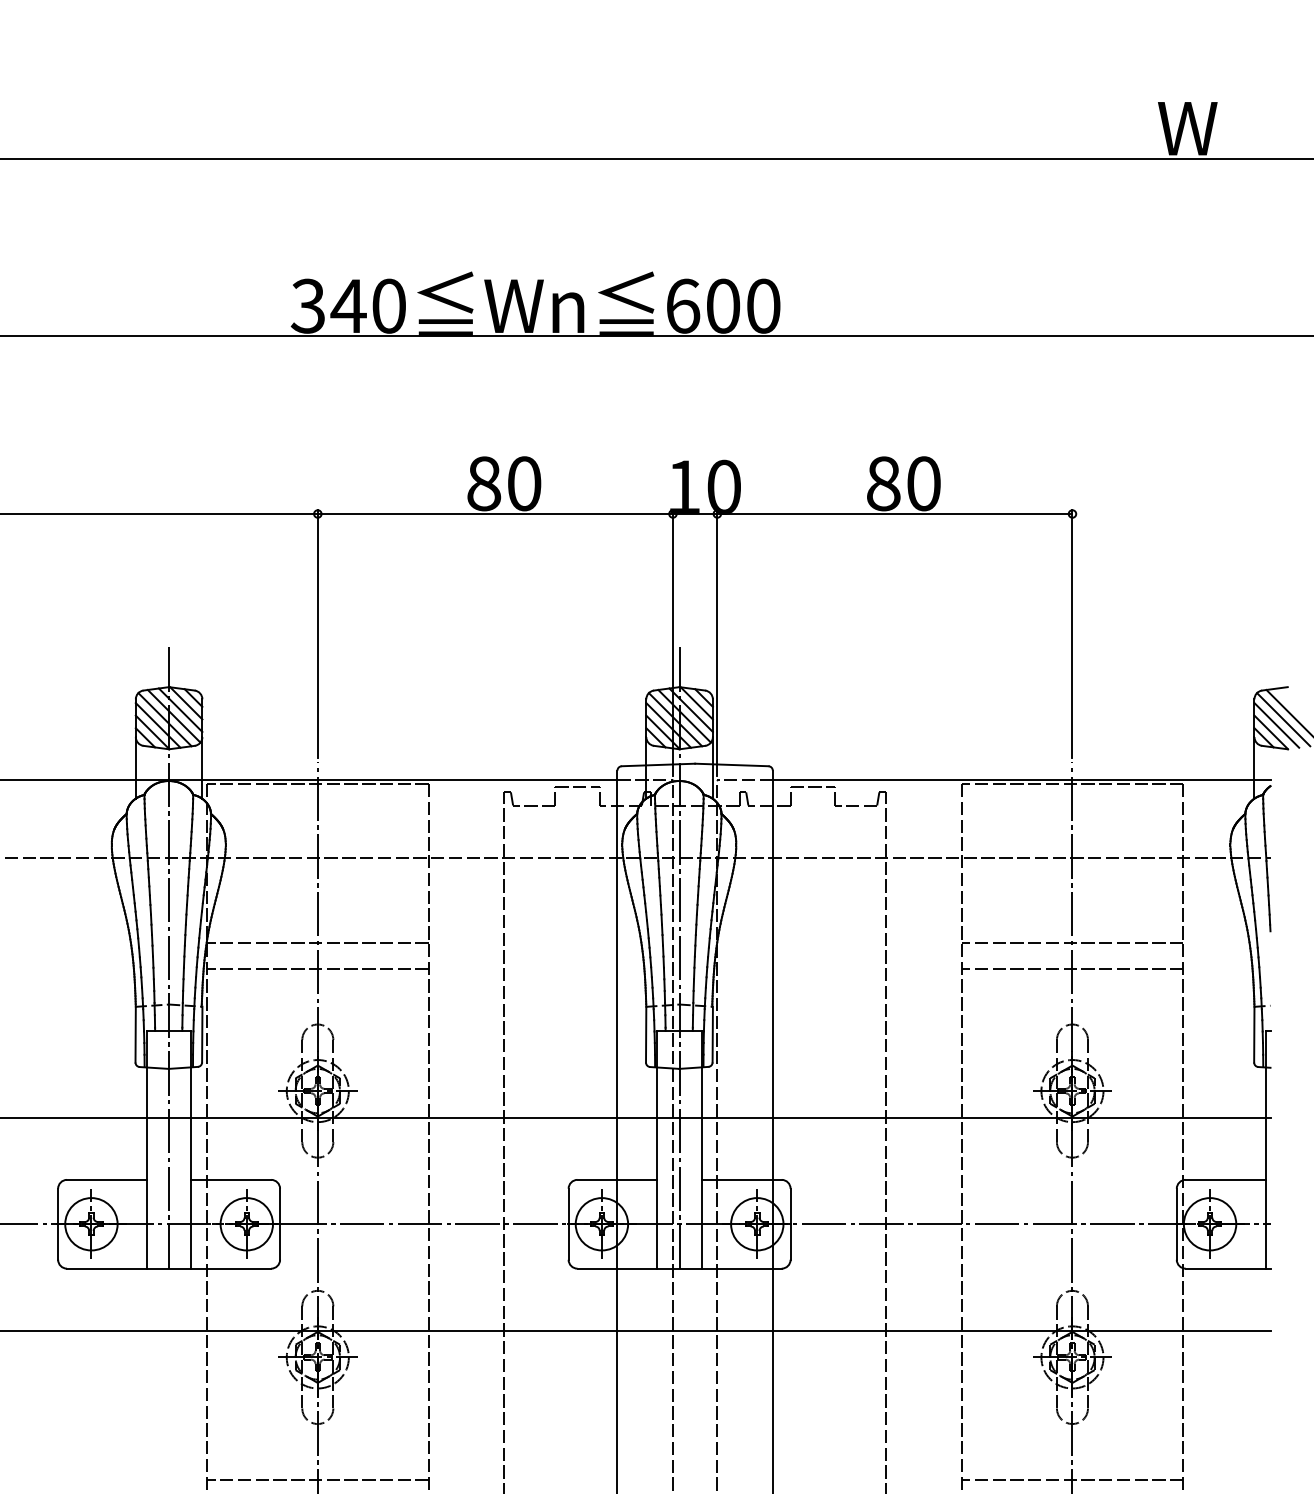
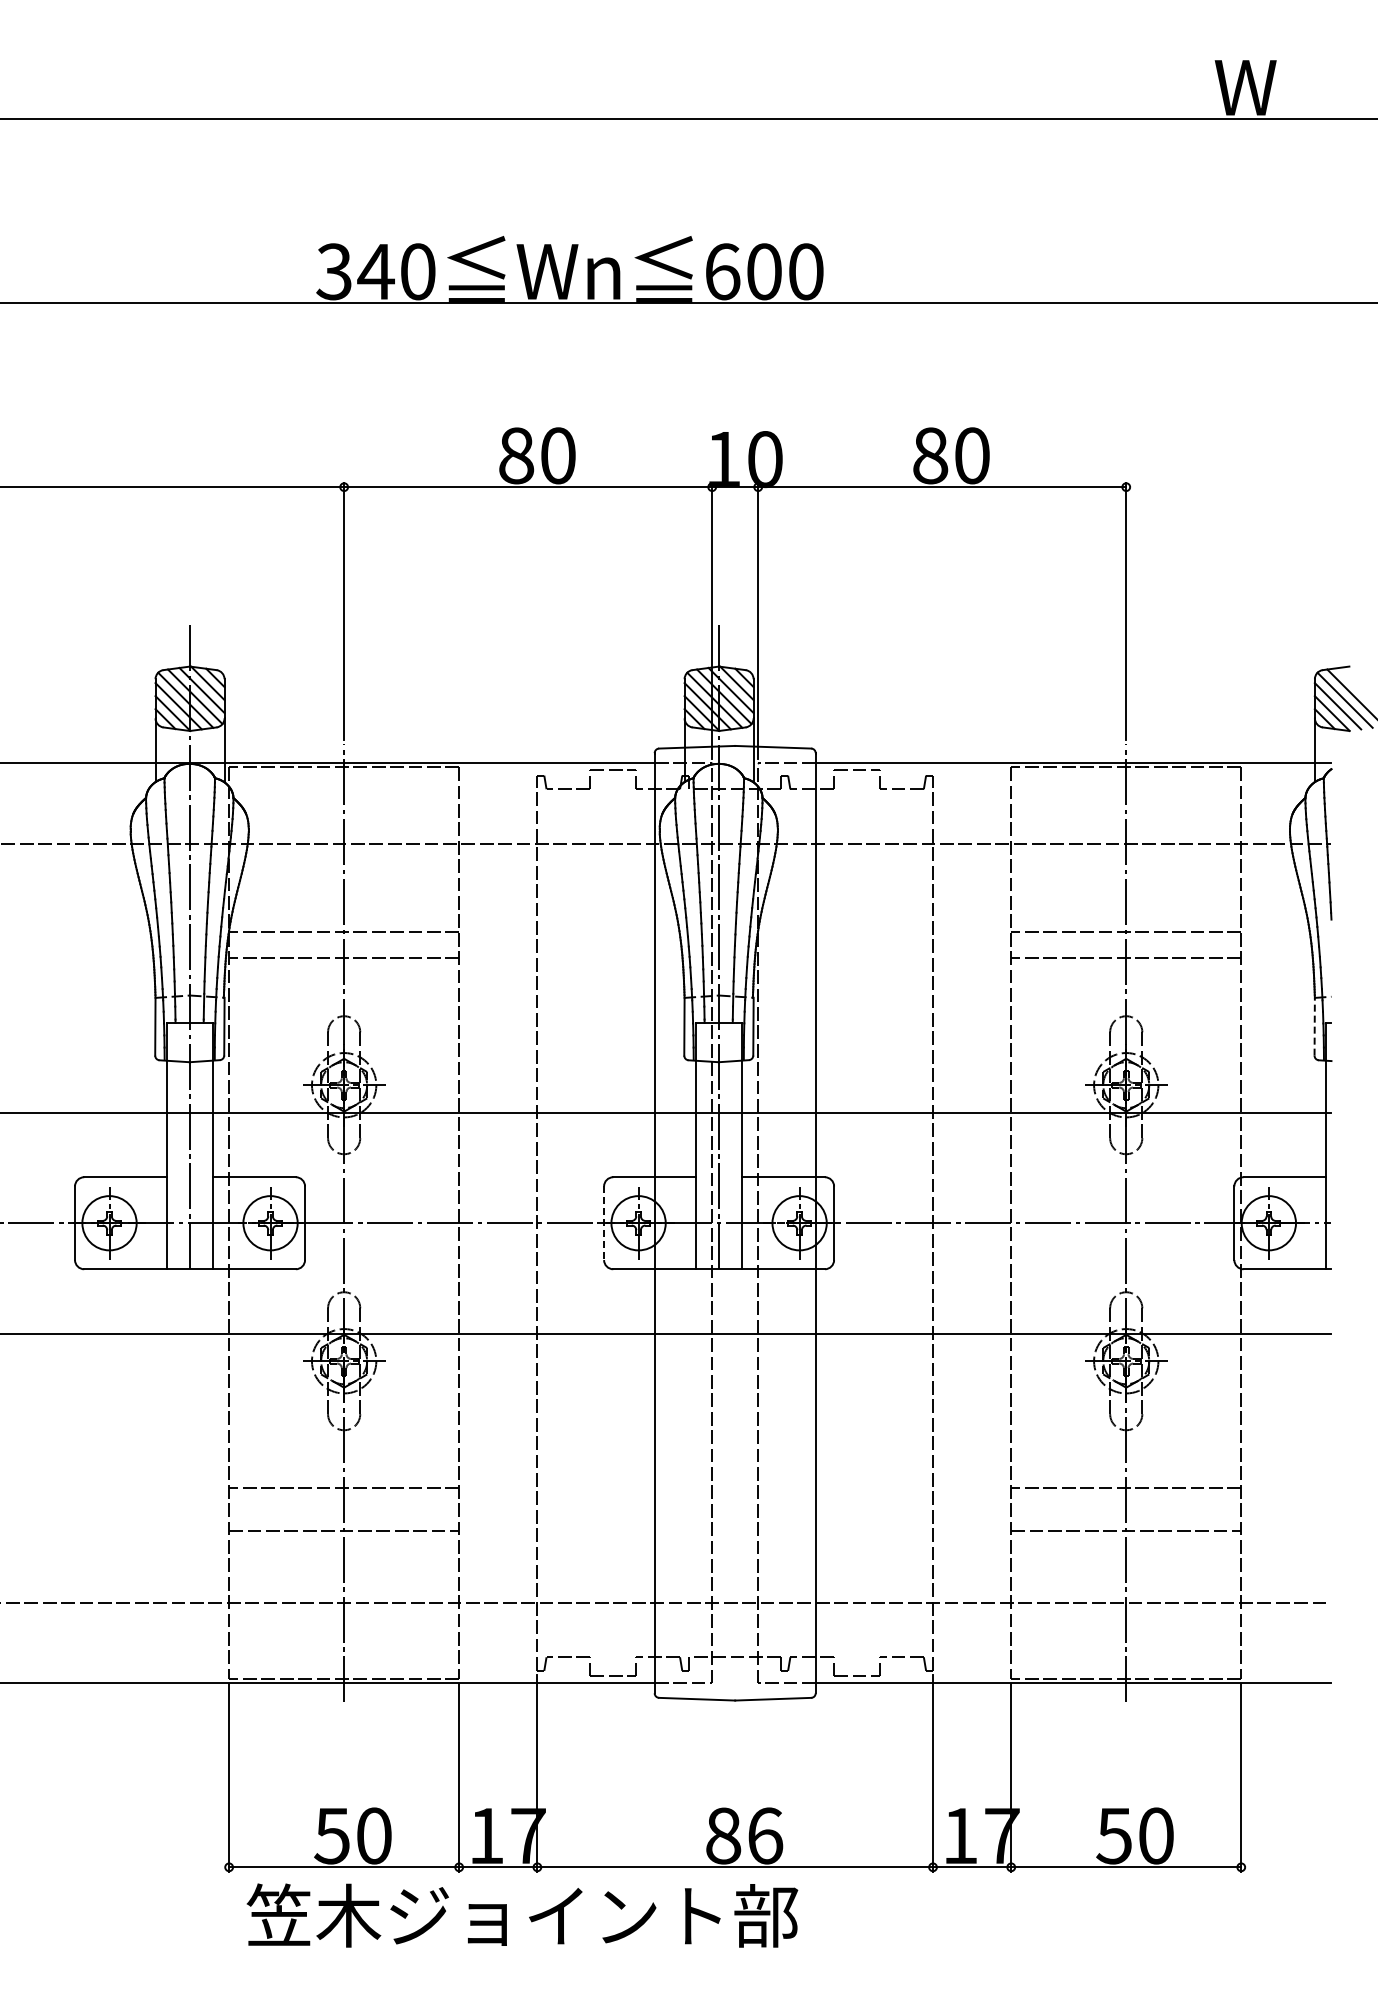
line: (1254, 1034) -> (1314, 1026), solid -> dashed
line: (569, 1224) -> (604, 1223), solid -> dashed

